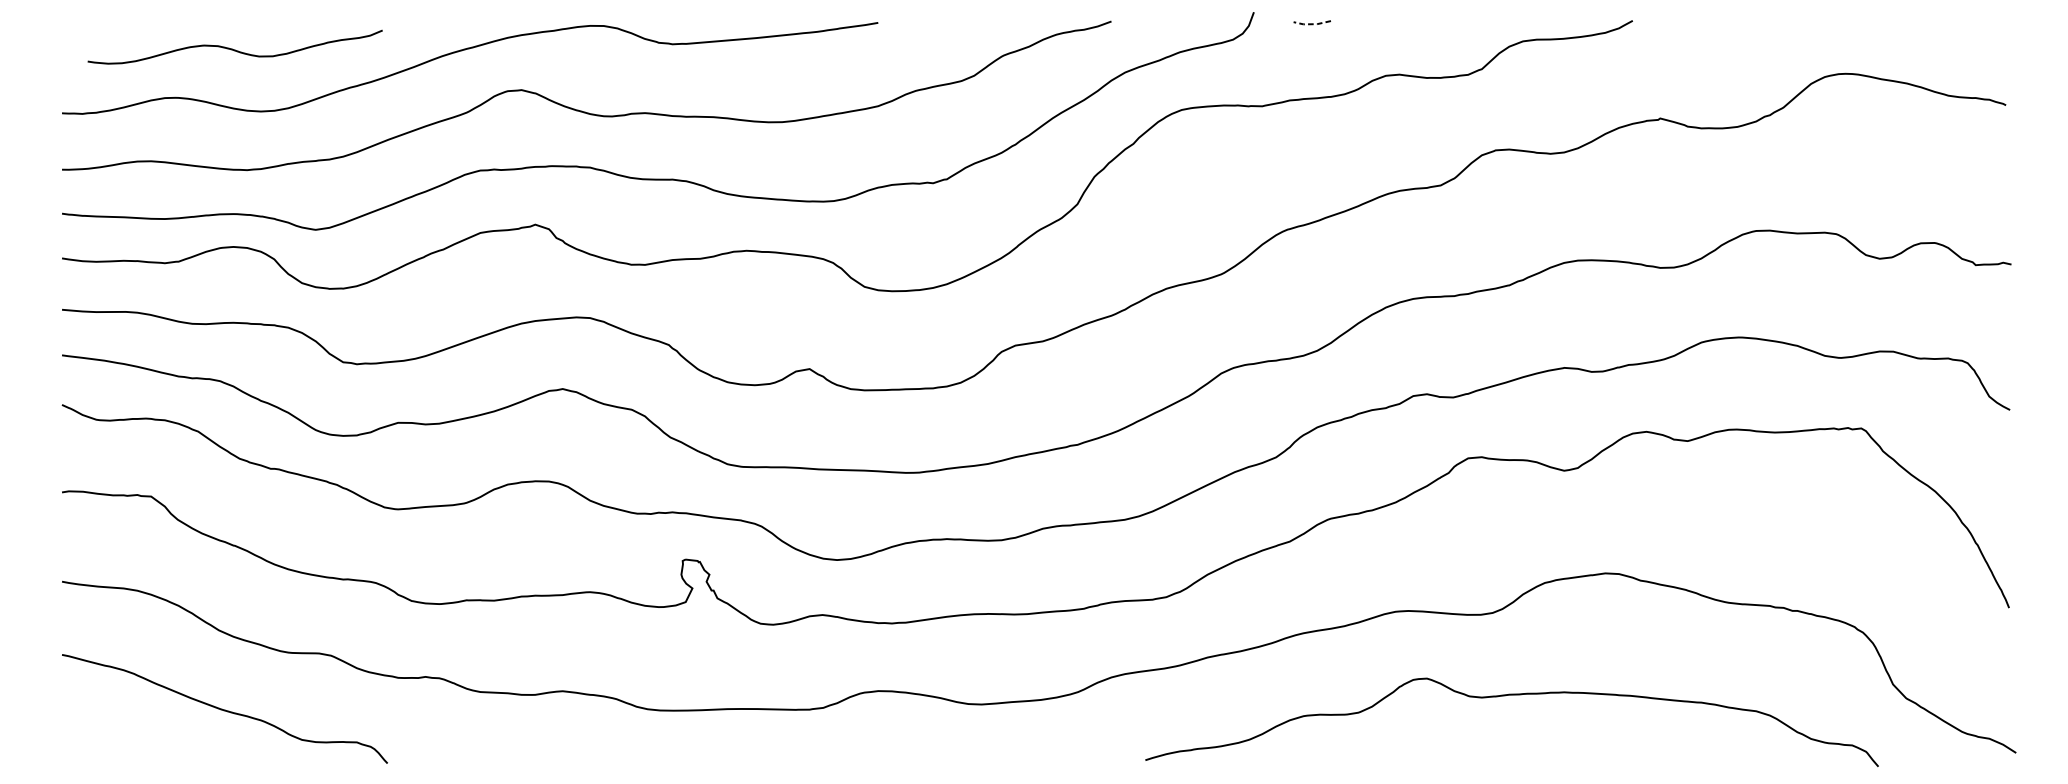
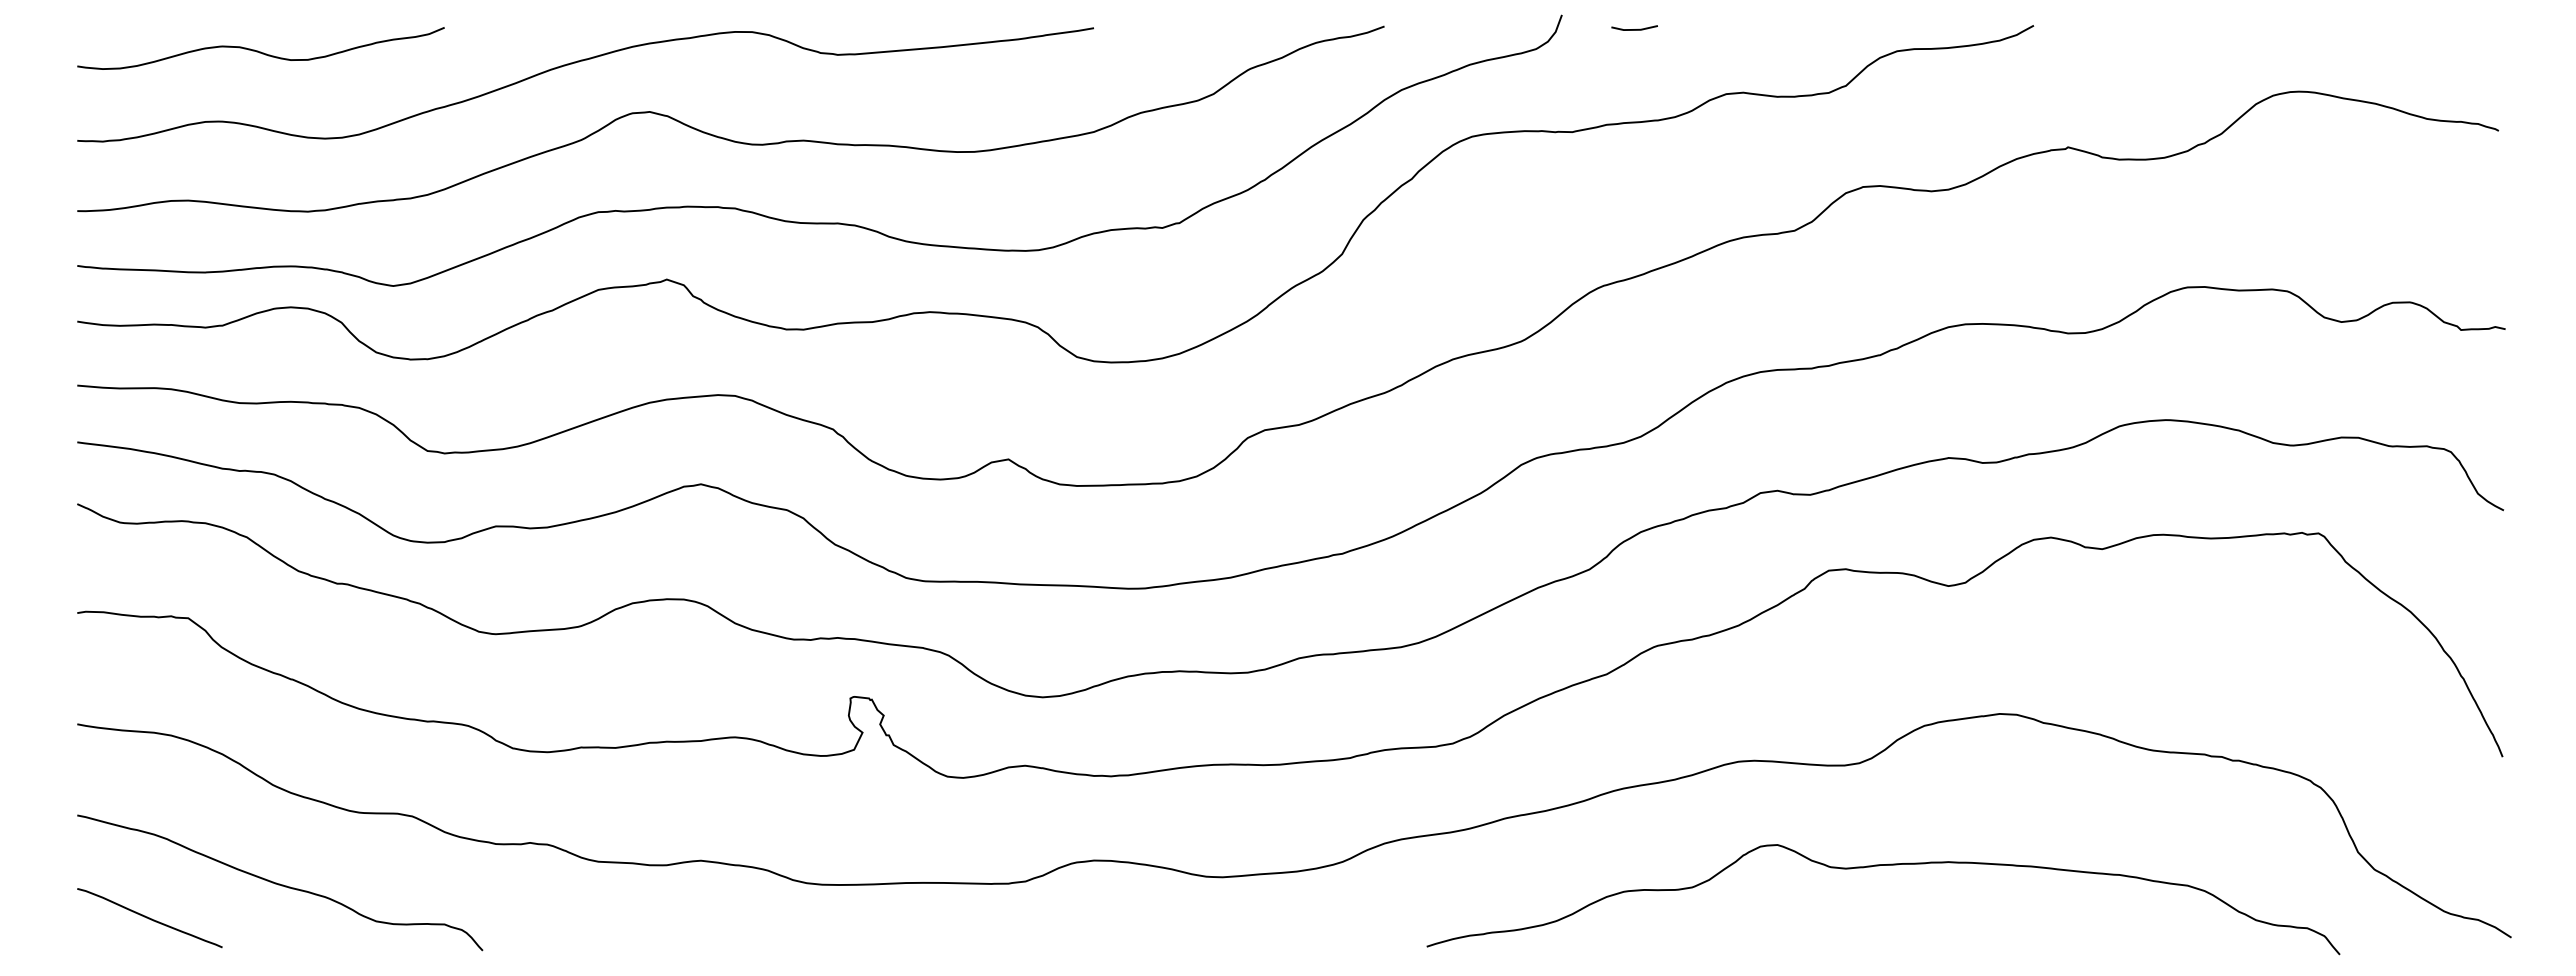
line: (1312, 23) -> (1634, 29), dashed -> solid
curve: (233, 48) -> (258, 50), moved
curve: (120, 737) -> (149, 918), added

